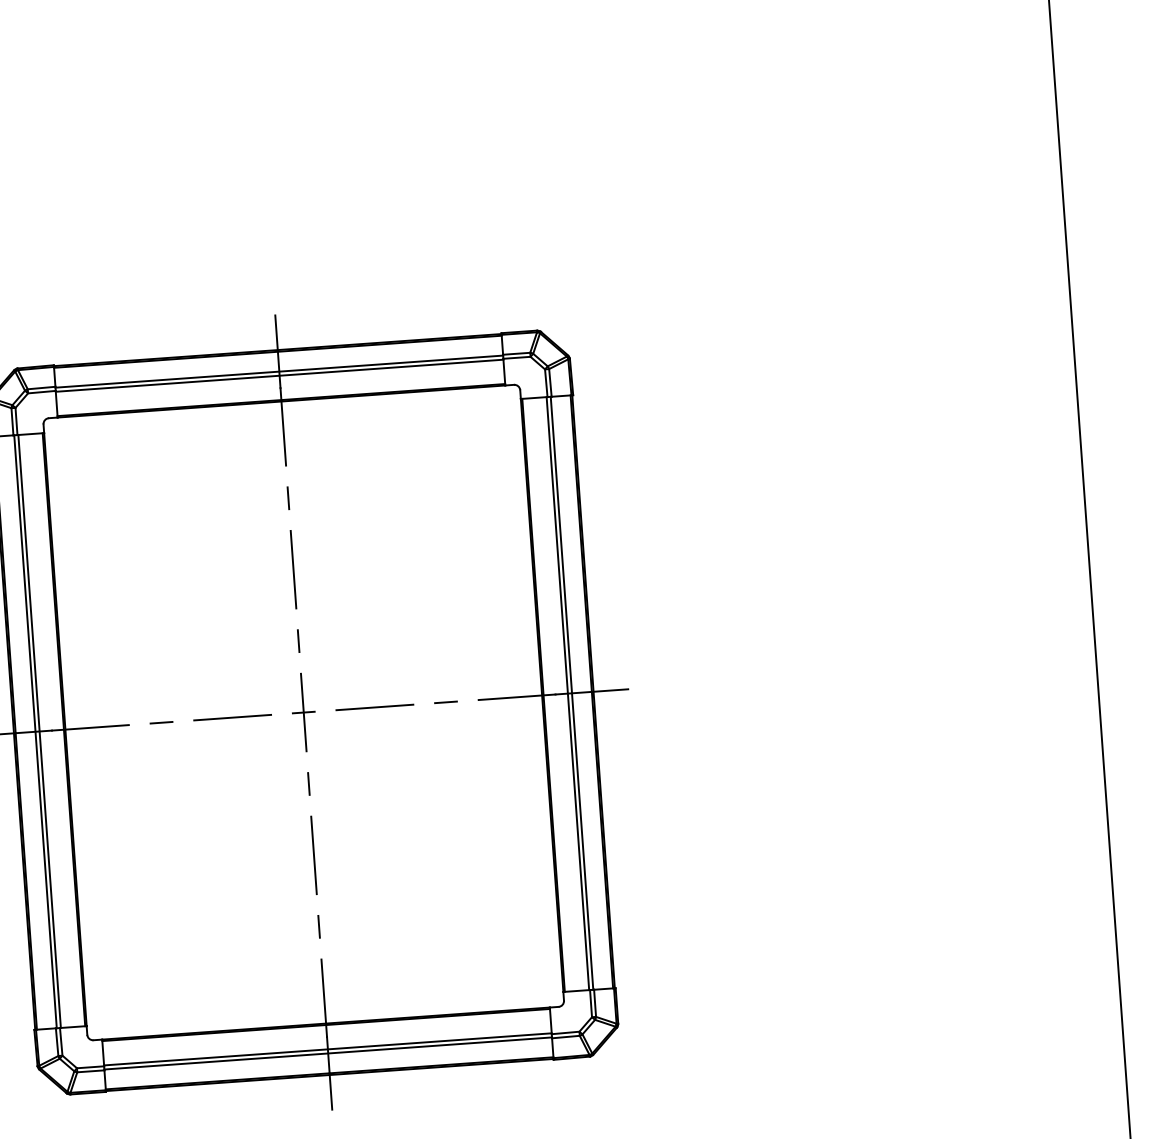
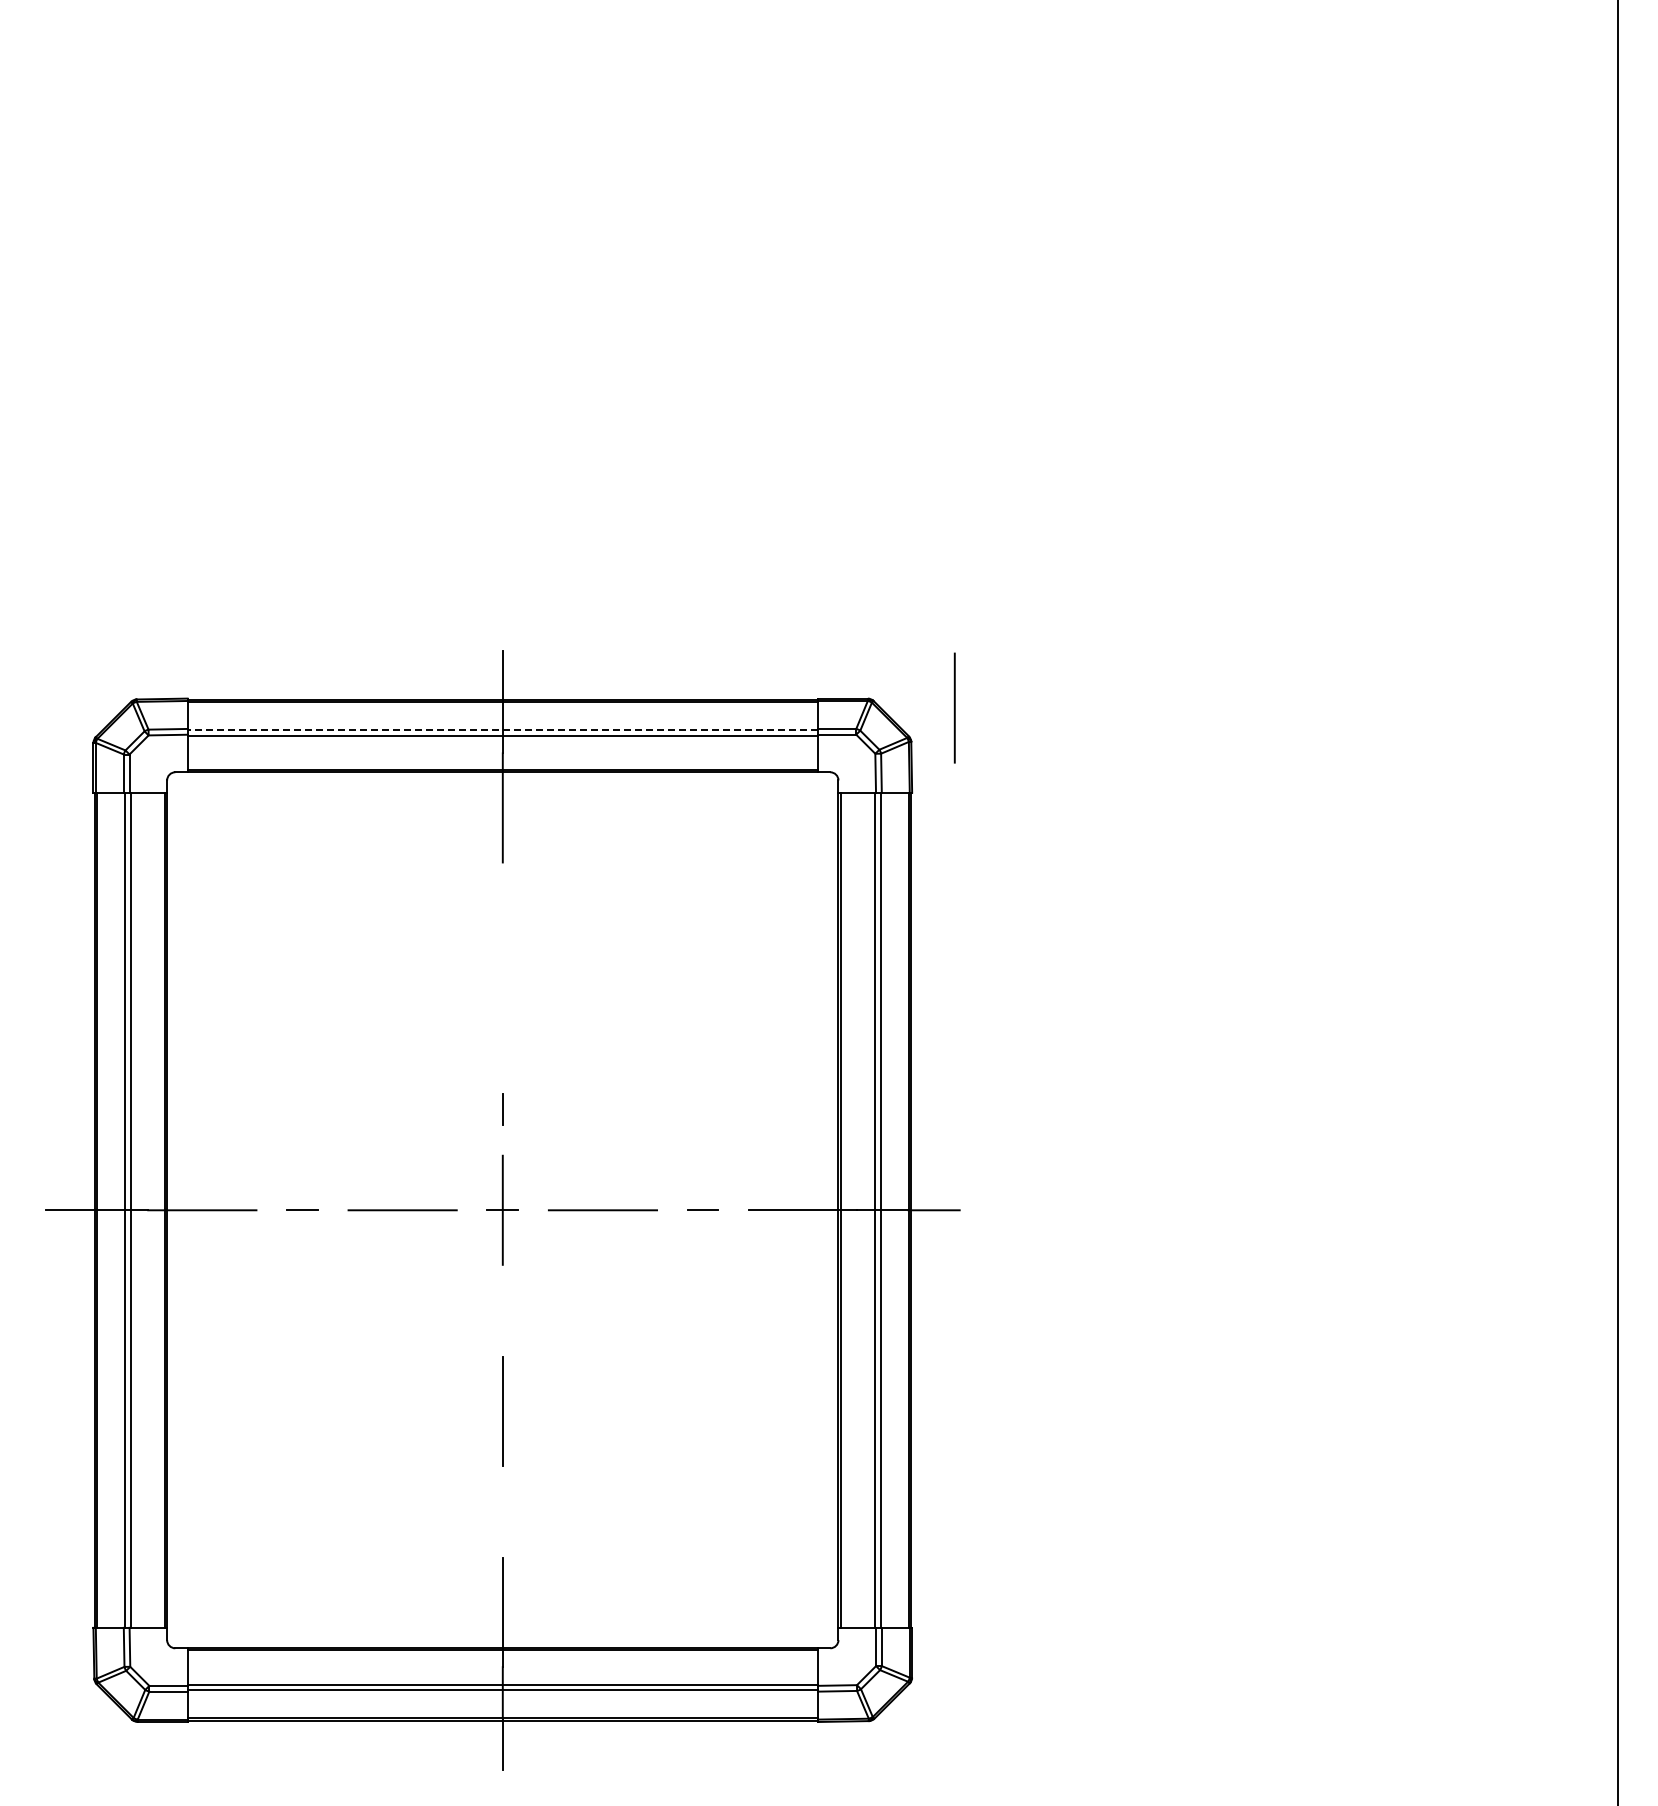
line: (279, 371) -> (502, 730), solid -> dashed
line: (288, 498) -> (502, 908), removed
line: (293, 569) -> (954, 707), moved
line: (308, 783) -> (502, 1310), removed
line: (318, 926) -> (502, 1511), removed

